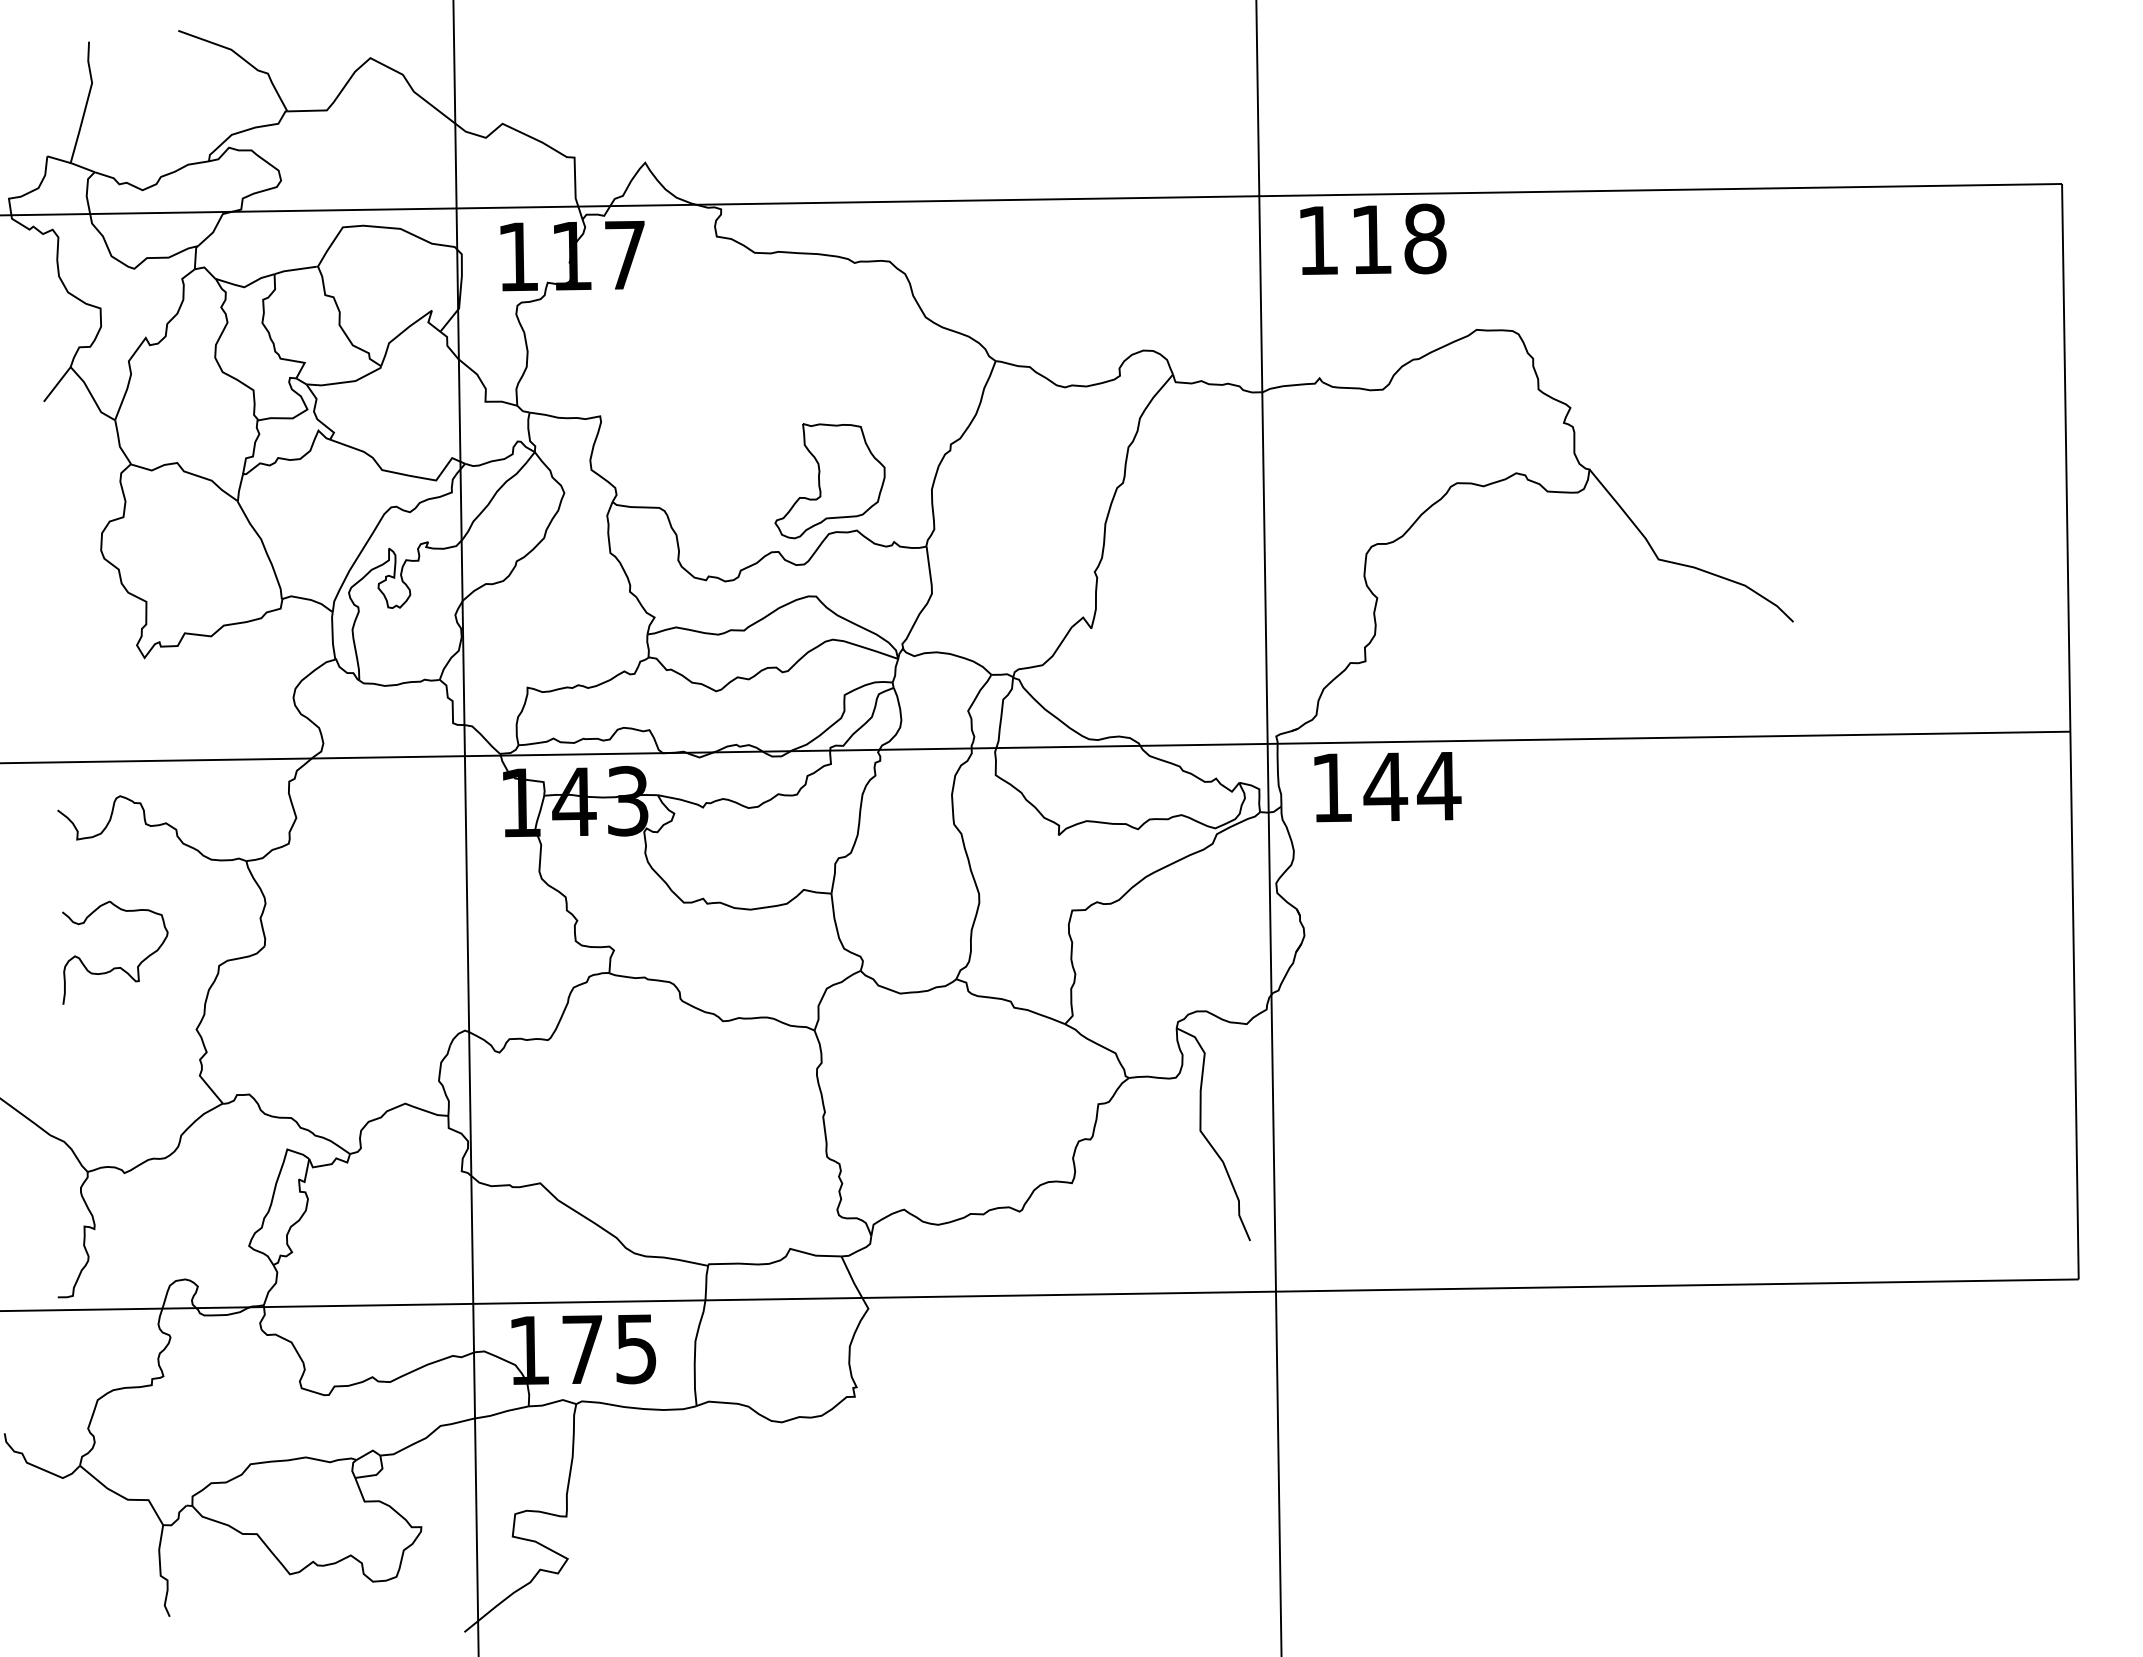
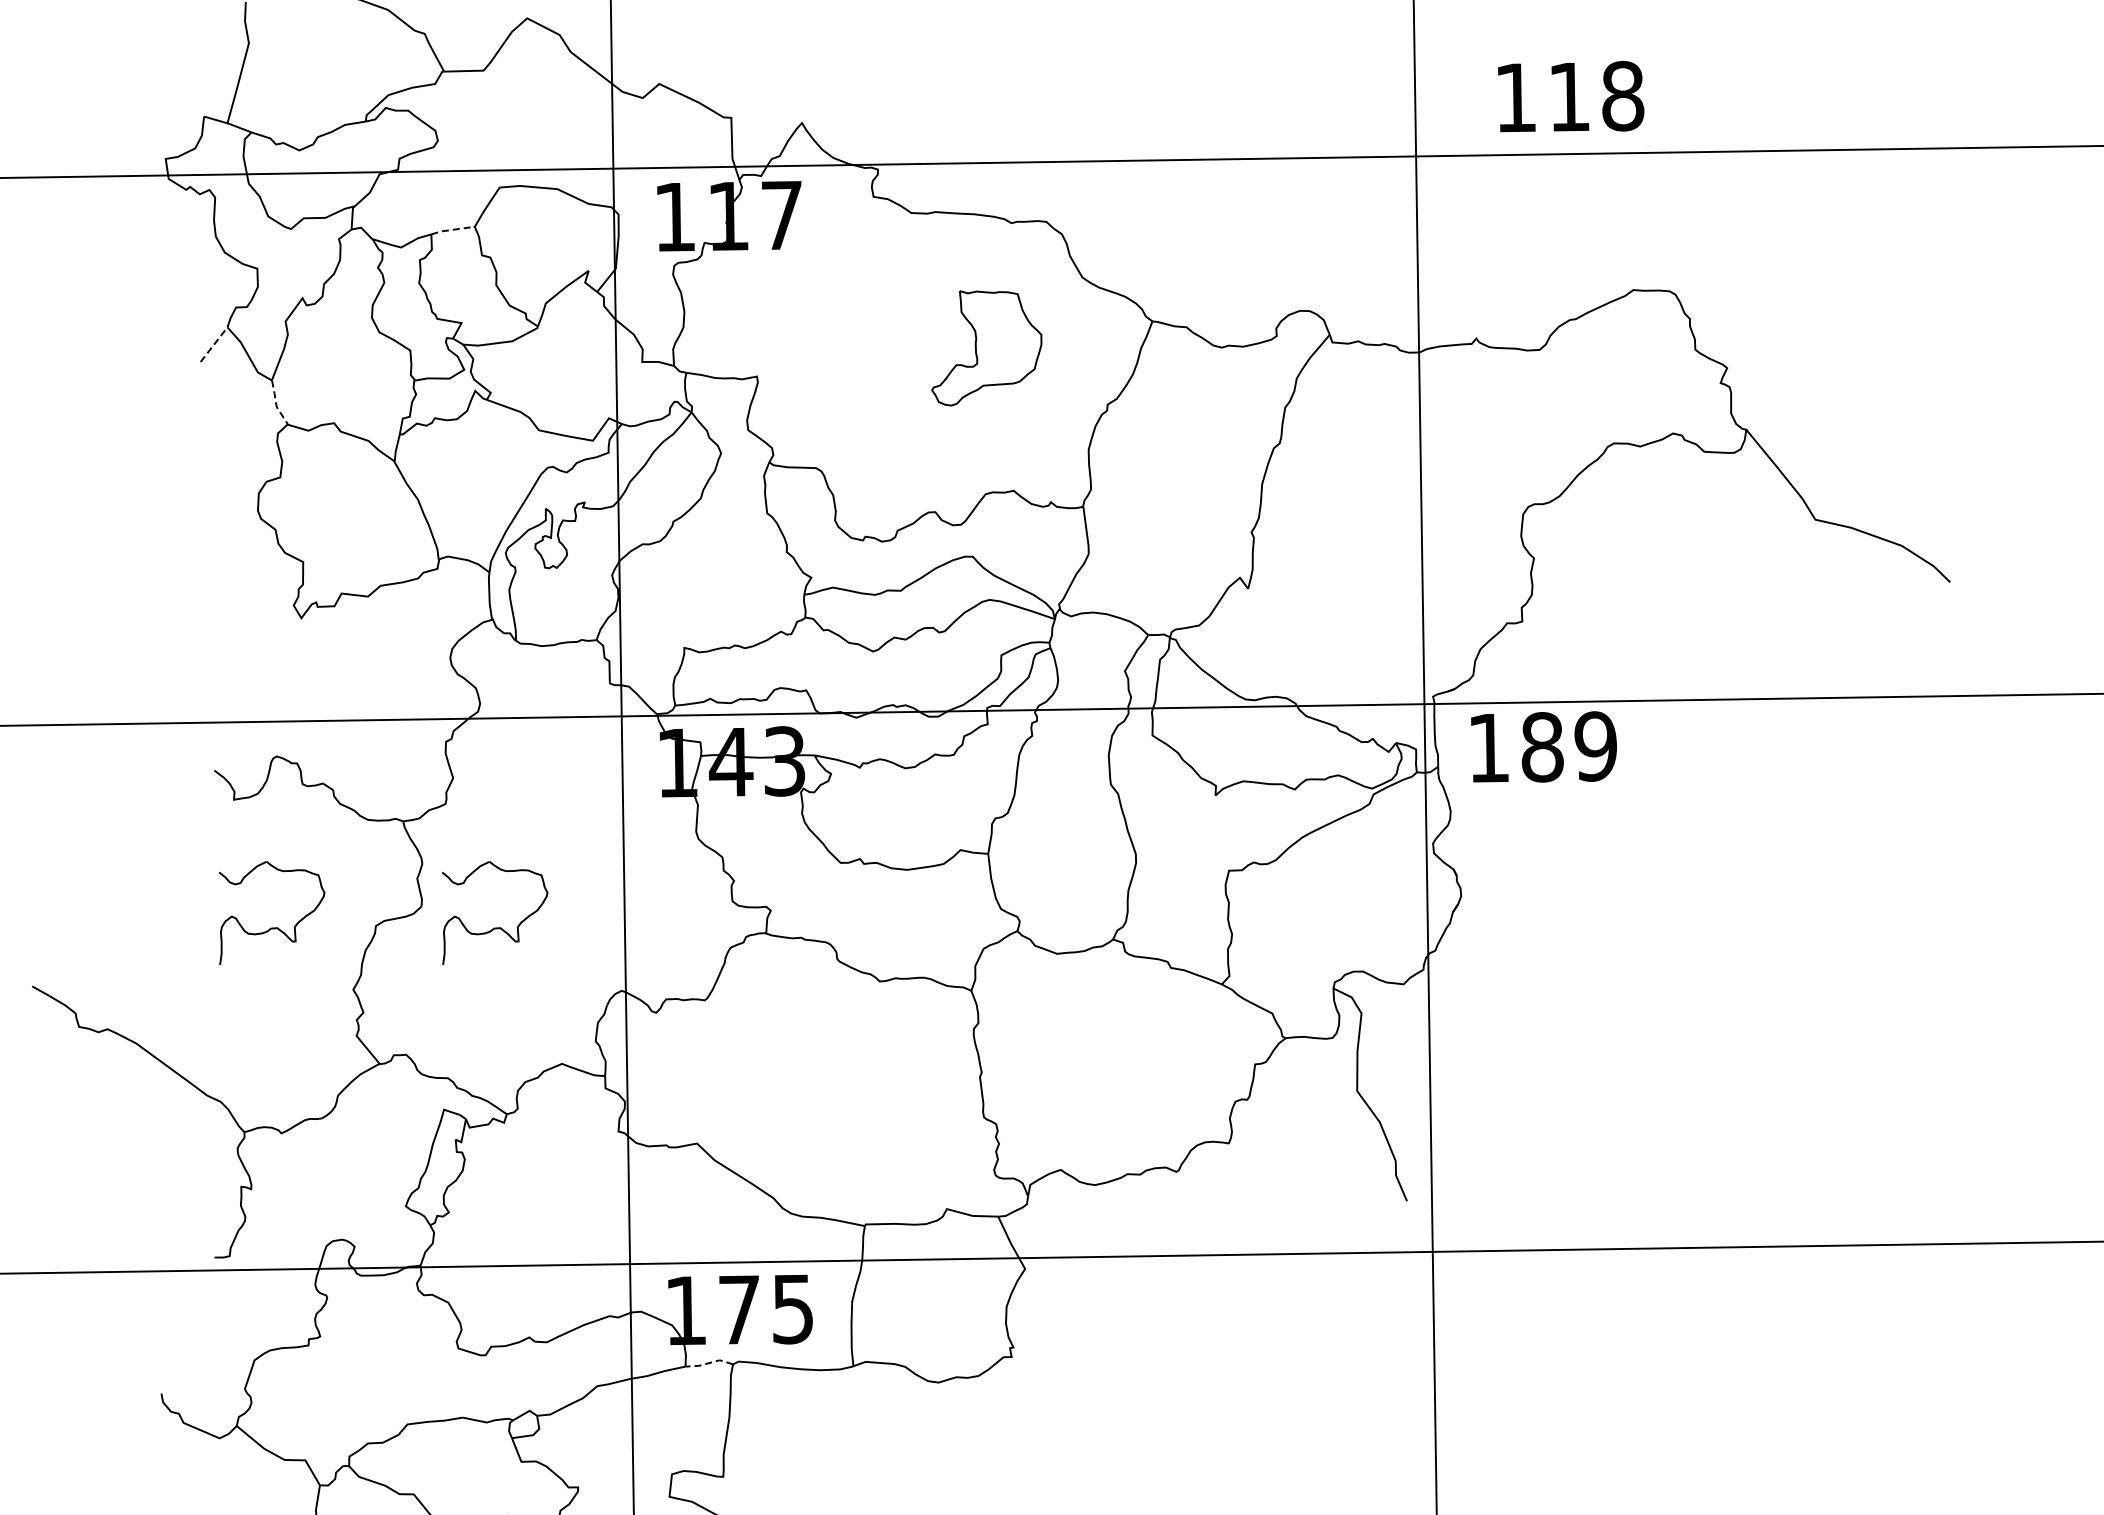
text: (1373, 238) -> (1571, 95), moved
line: (294, 269) -> (451, 229), solid -> dashed
line: (57, 384) -> (214, 344), solid -> dashed
line: (119, 443) -> (276, 403), solid -> dashed
part: (829, 481) -> (986, 348), moved
text: (1412, 786) -> (1569, 746), 144 -> 189
part: (338, 967) -> (495, 927), added
line: (552, 1402) -> (709, 1362), solid -> dashed

